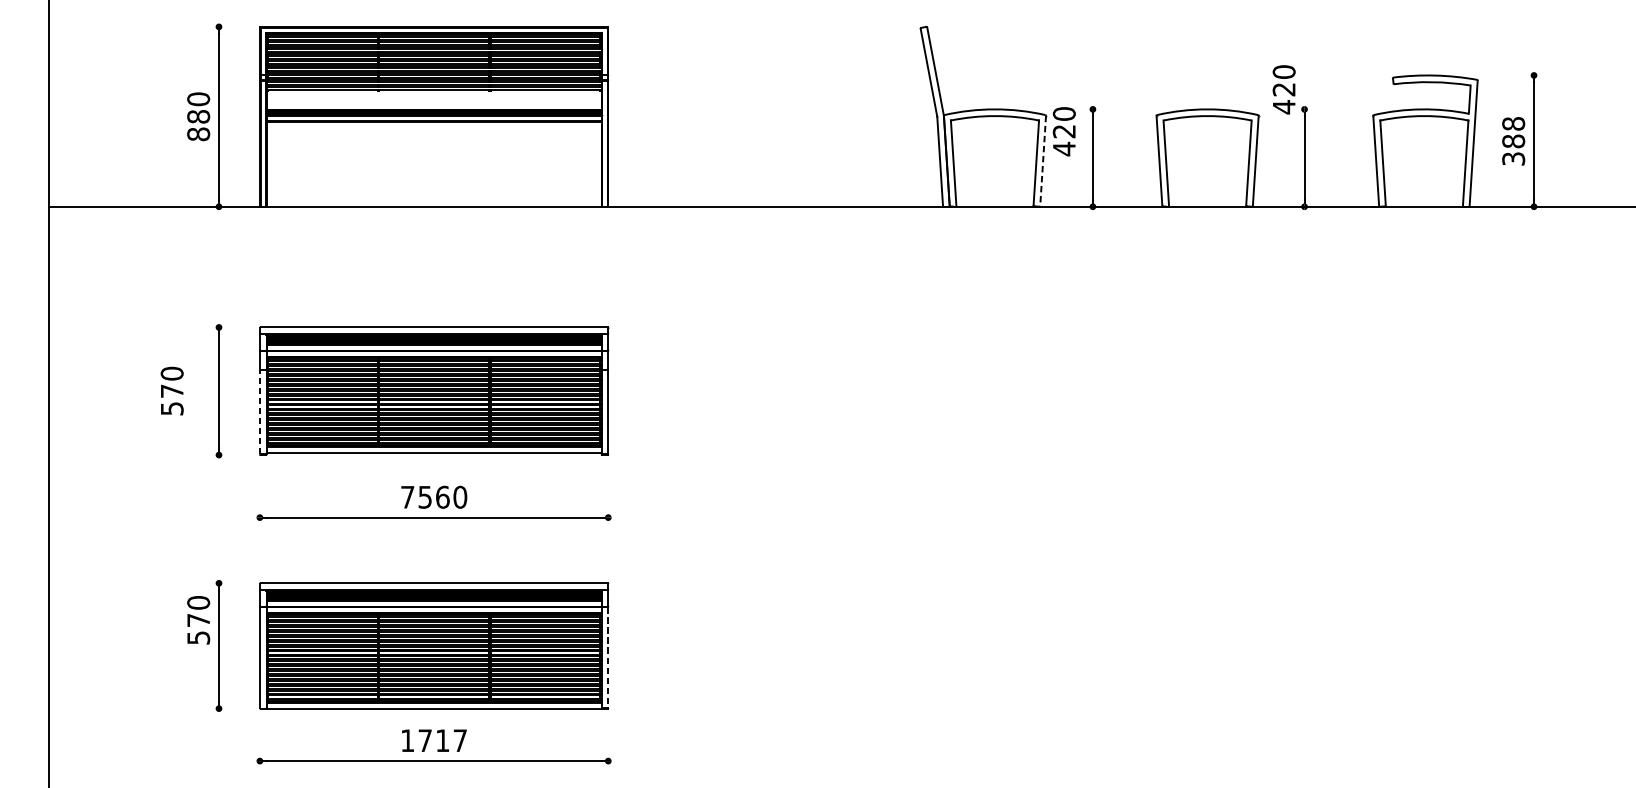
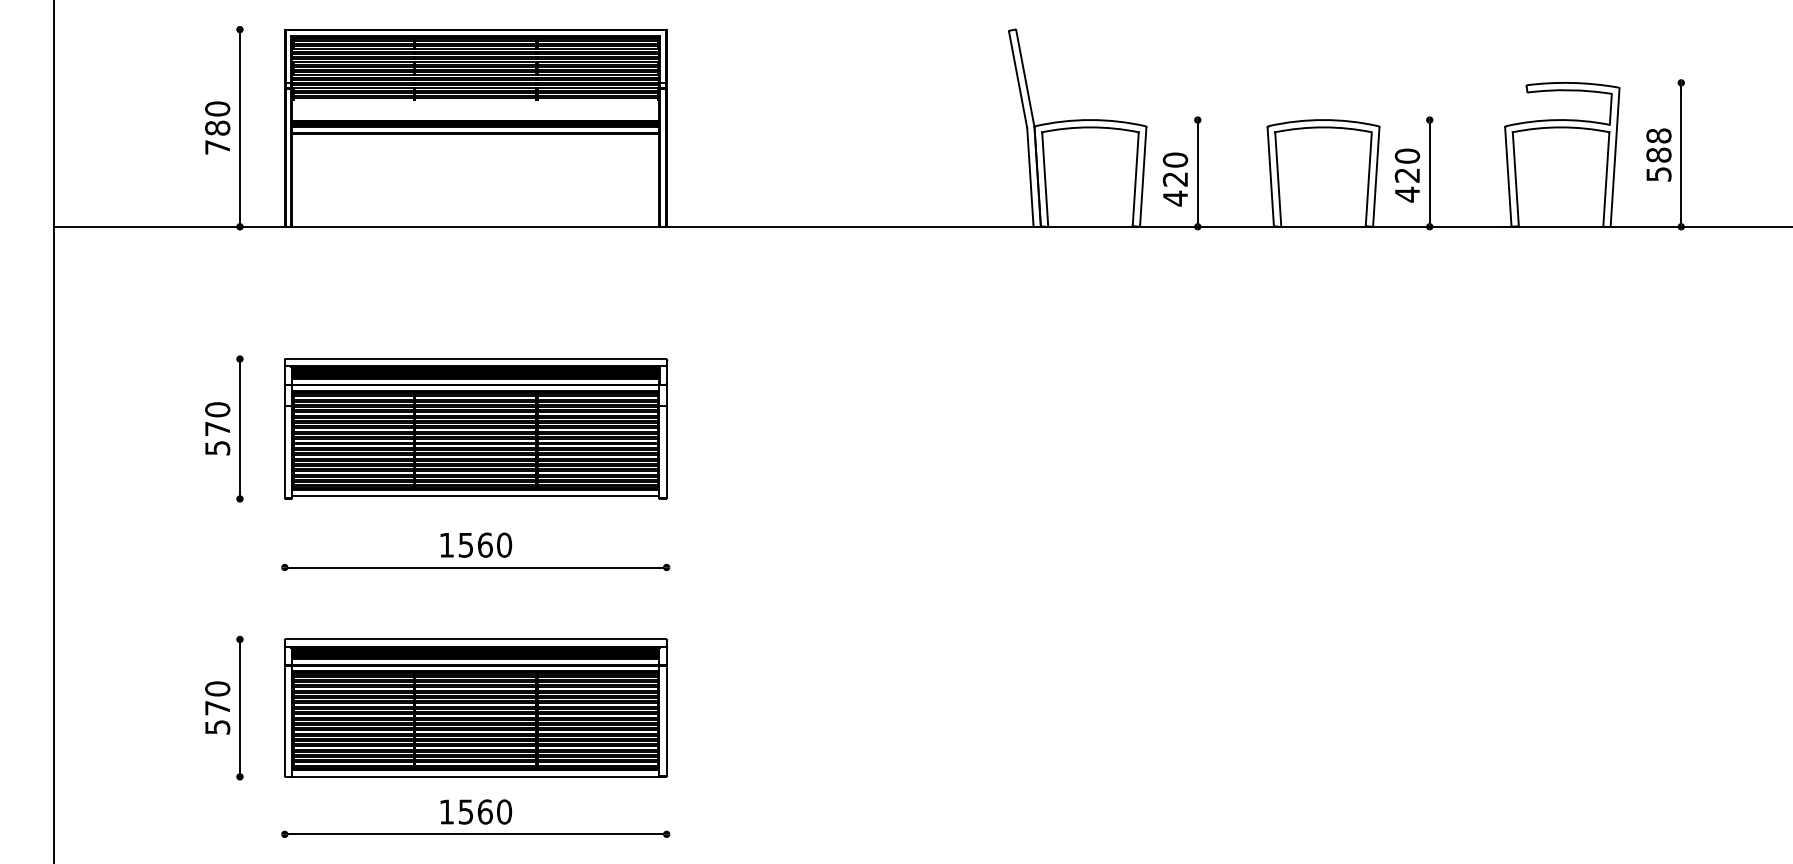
text: (1284, 89) -> (1407, 175), moved
text: (1064, 131) -> (1175, 179), moved
text: (198, 134) -> (217, 147), 880 -> 780
text: (1513, 158) -> (1658, 173), 388 -> 588
line: (1043, 160) -> (1143, 176), dashed -> solid
text: (172, 390) -> (217, 428), moved
line: (259, 411) -> (284, 451), dashed -> solid
text: (407, 497) -> (446, 545), 7560 -> 1560
text: (198, 619) -> (217, 707), moved
line: (608, 658) -> (666, 721), dashed -> solid
text: (443, 740) -> (485, 811), 1717 -> 1560

